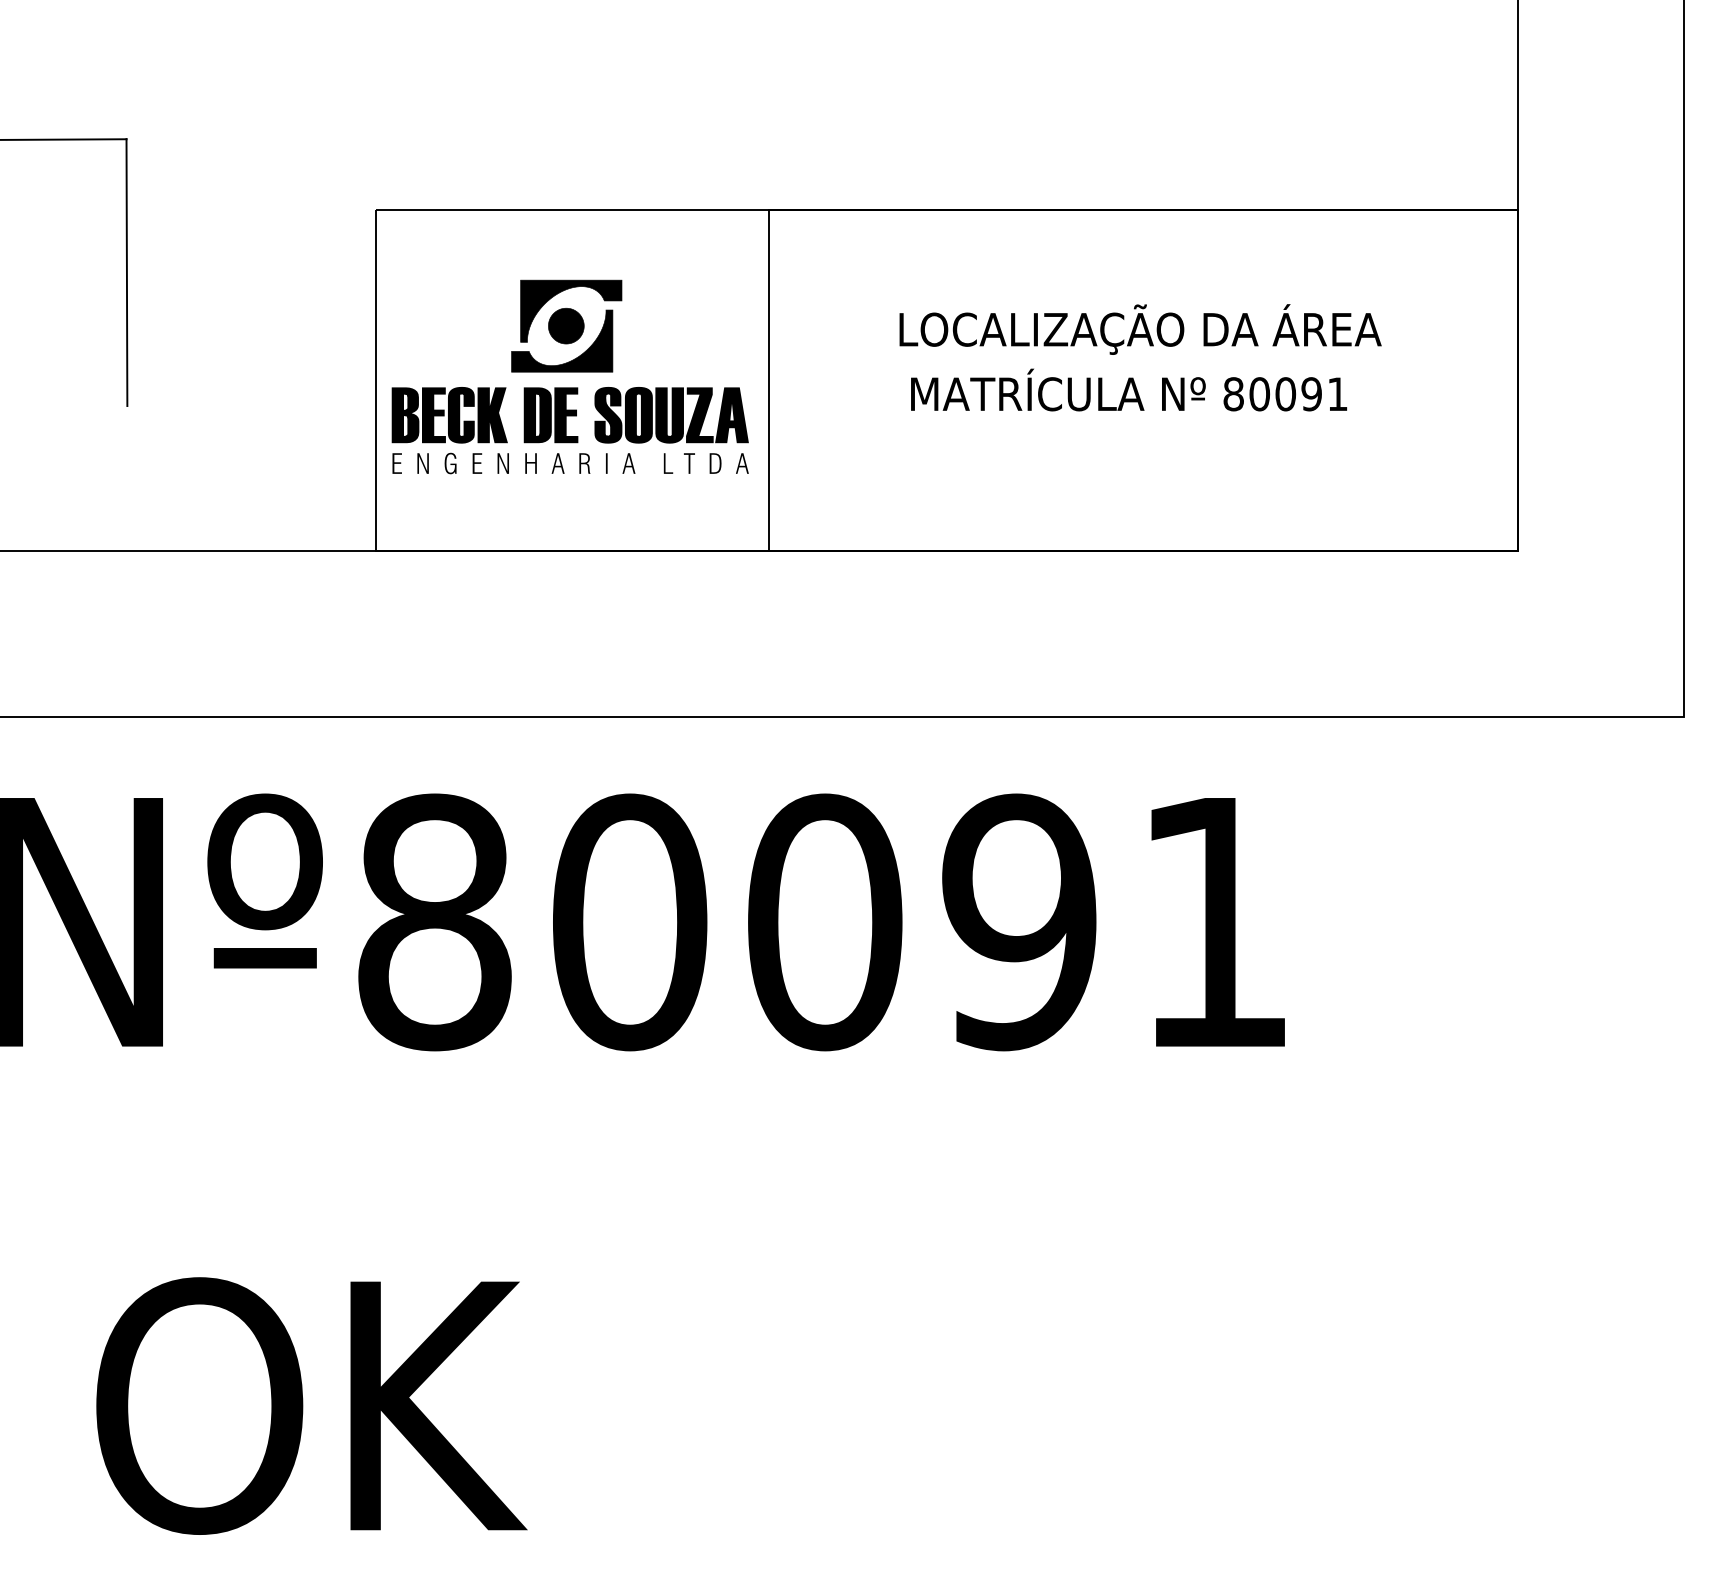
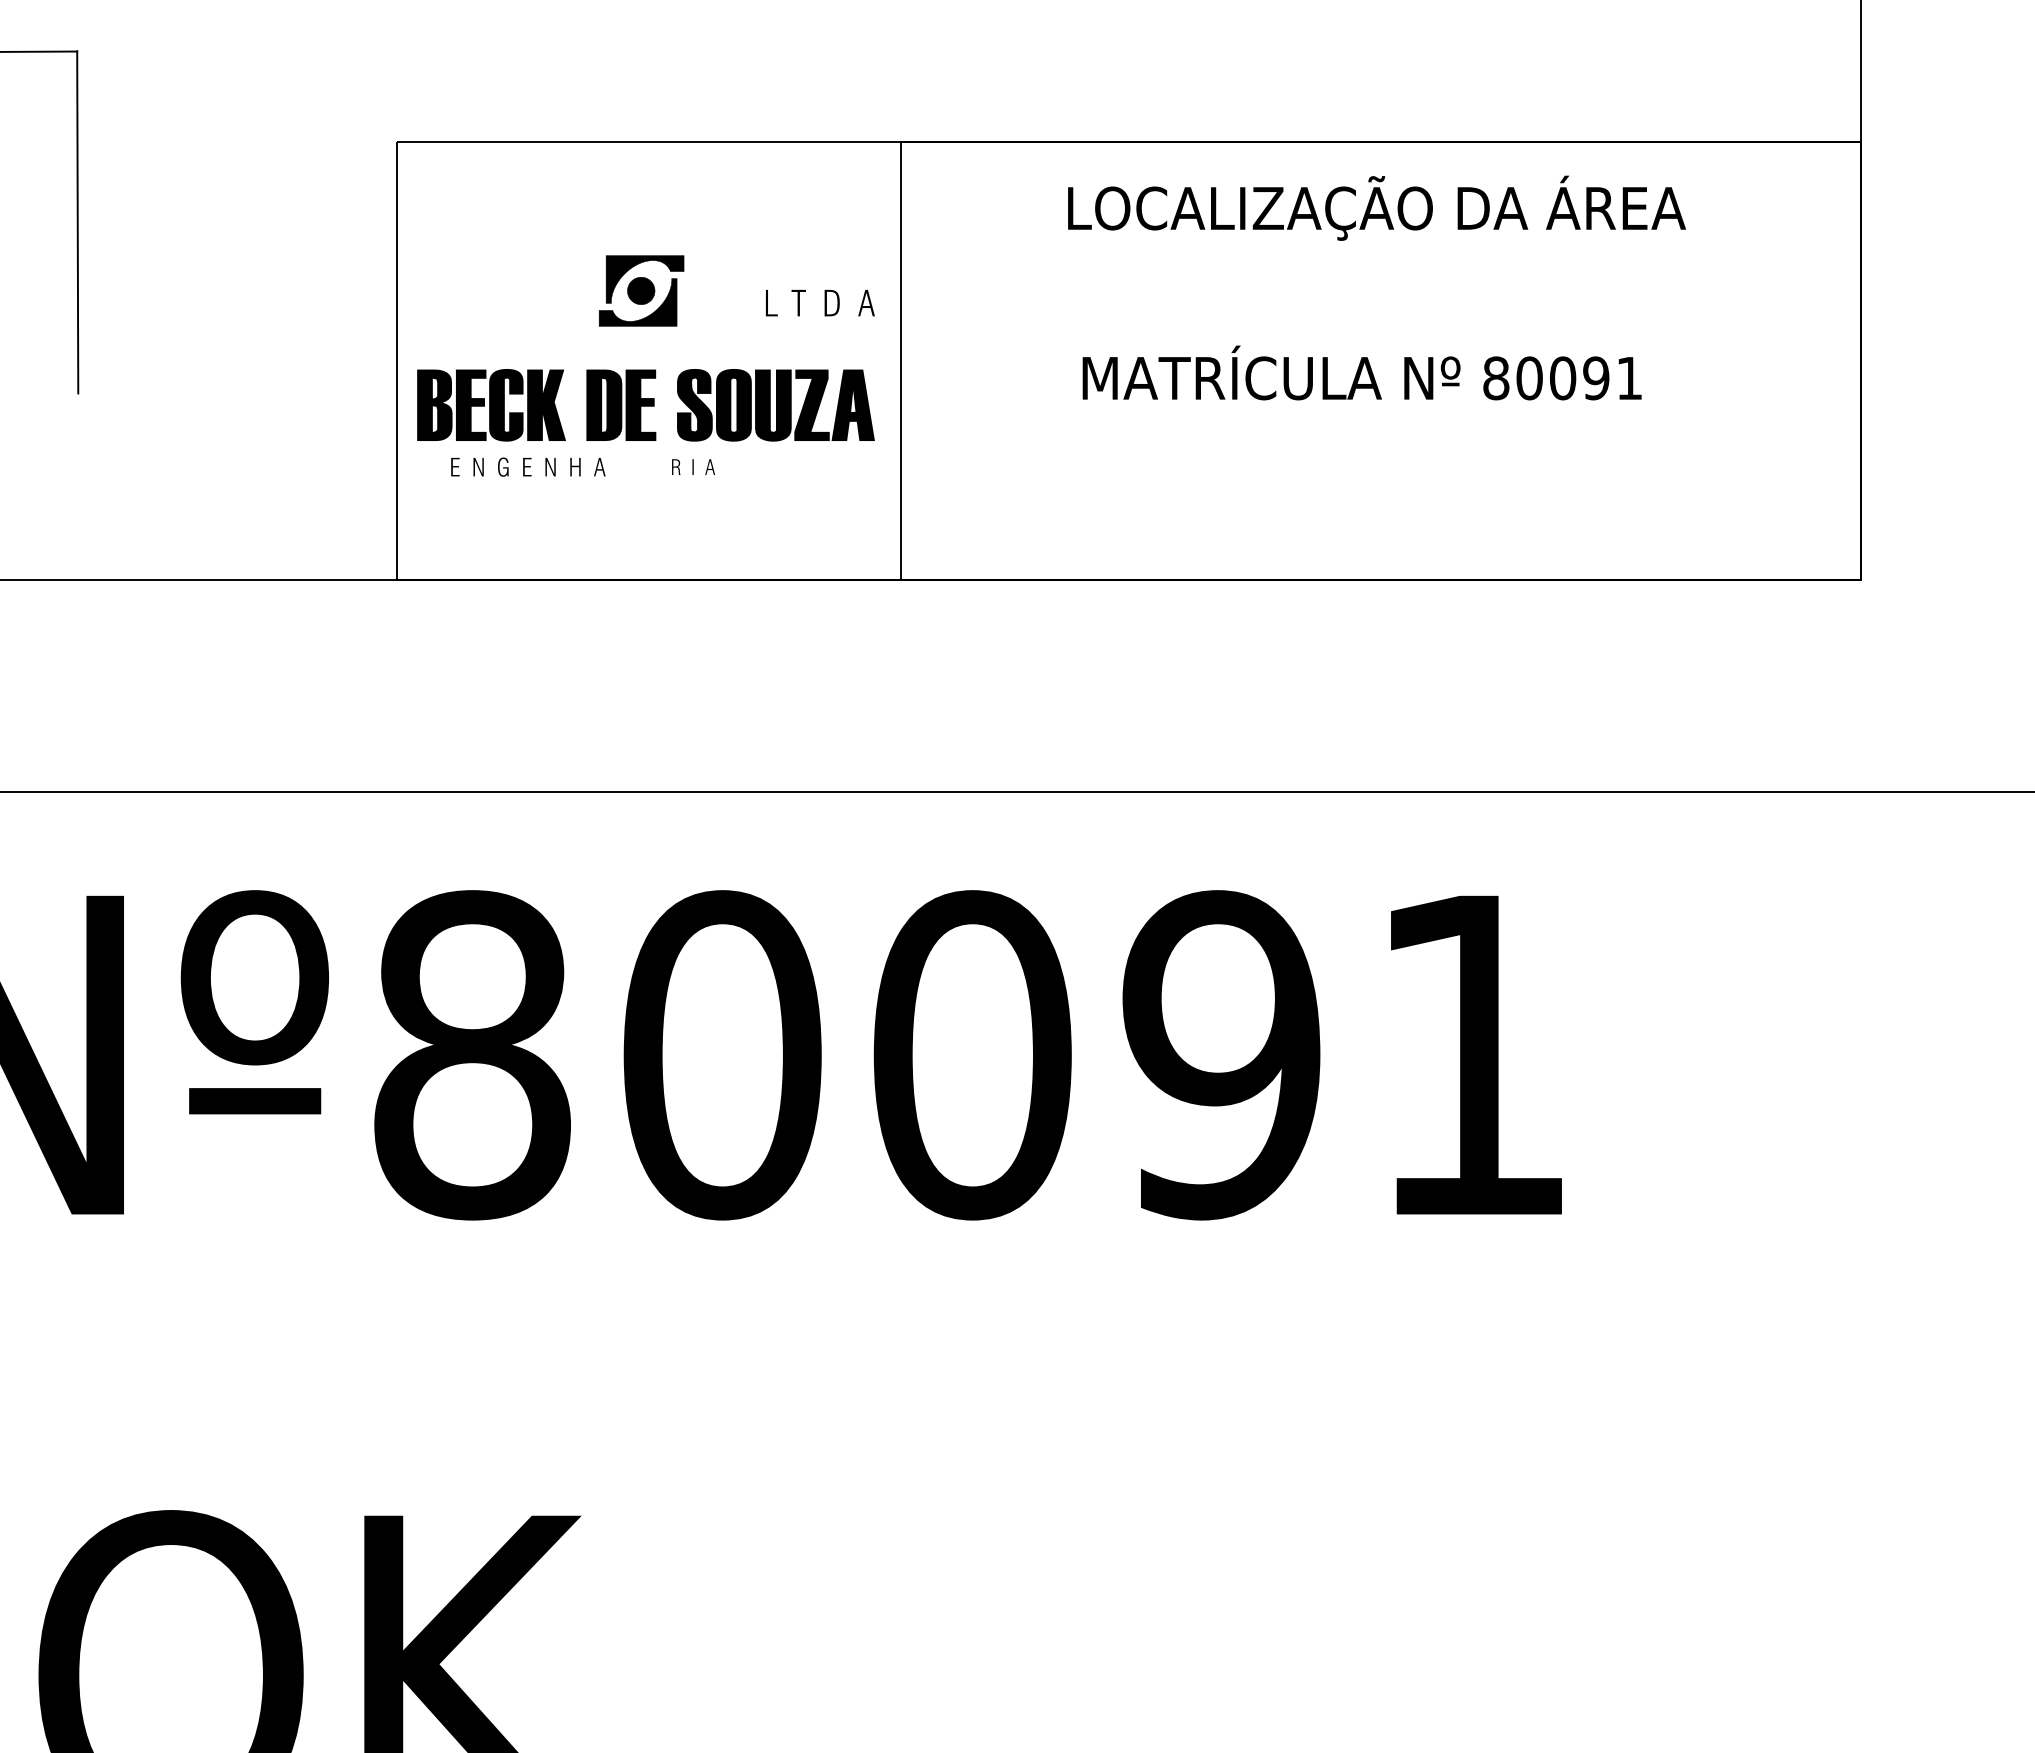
part: (566, 325) -> (641, 290), size x0.6
text: (1140, 329) -> (1376, 208), moved
part: (478, 463) -> (528, 467), size x0.7
part: (607, 463) -> (693, 467), size x0.6
part: (705, 463) -> (819, 303), moved

